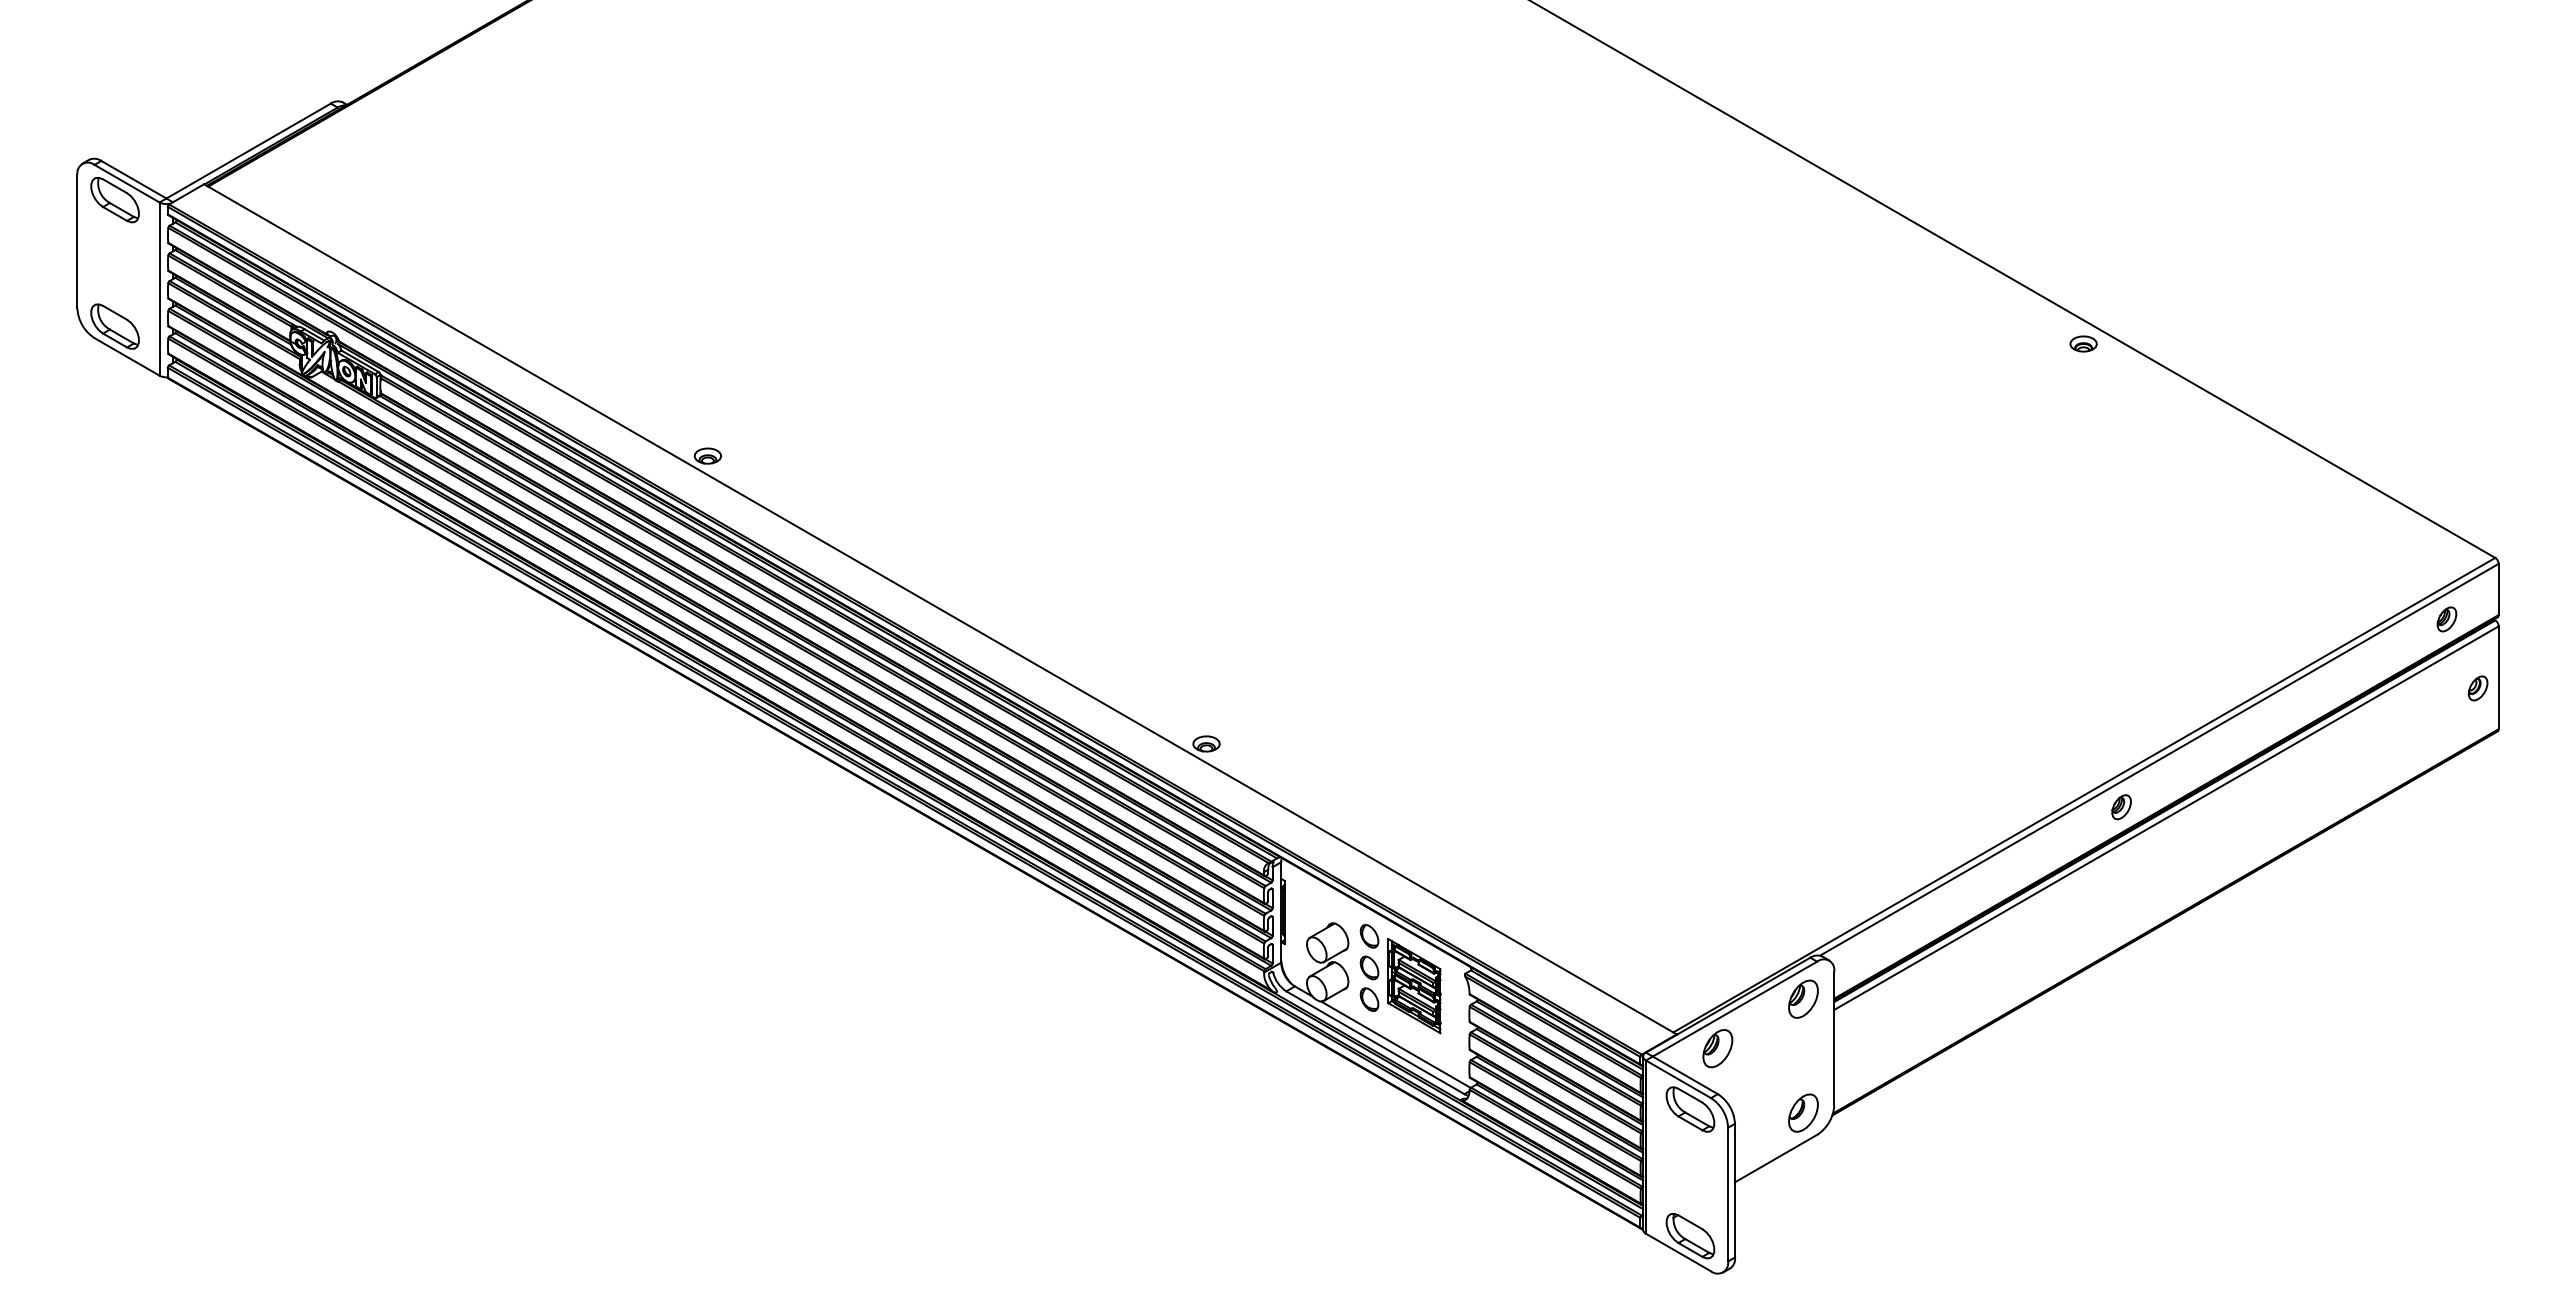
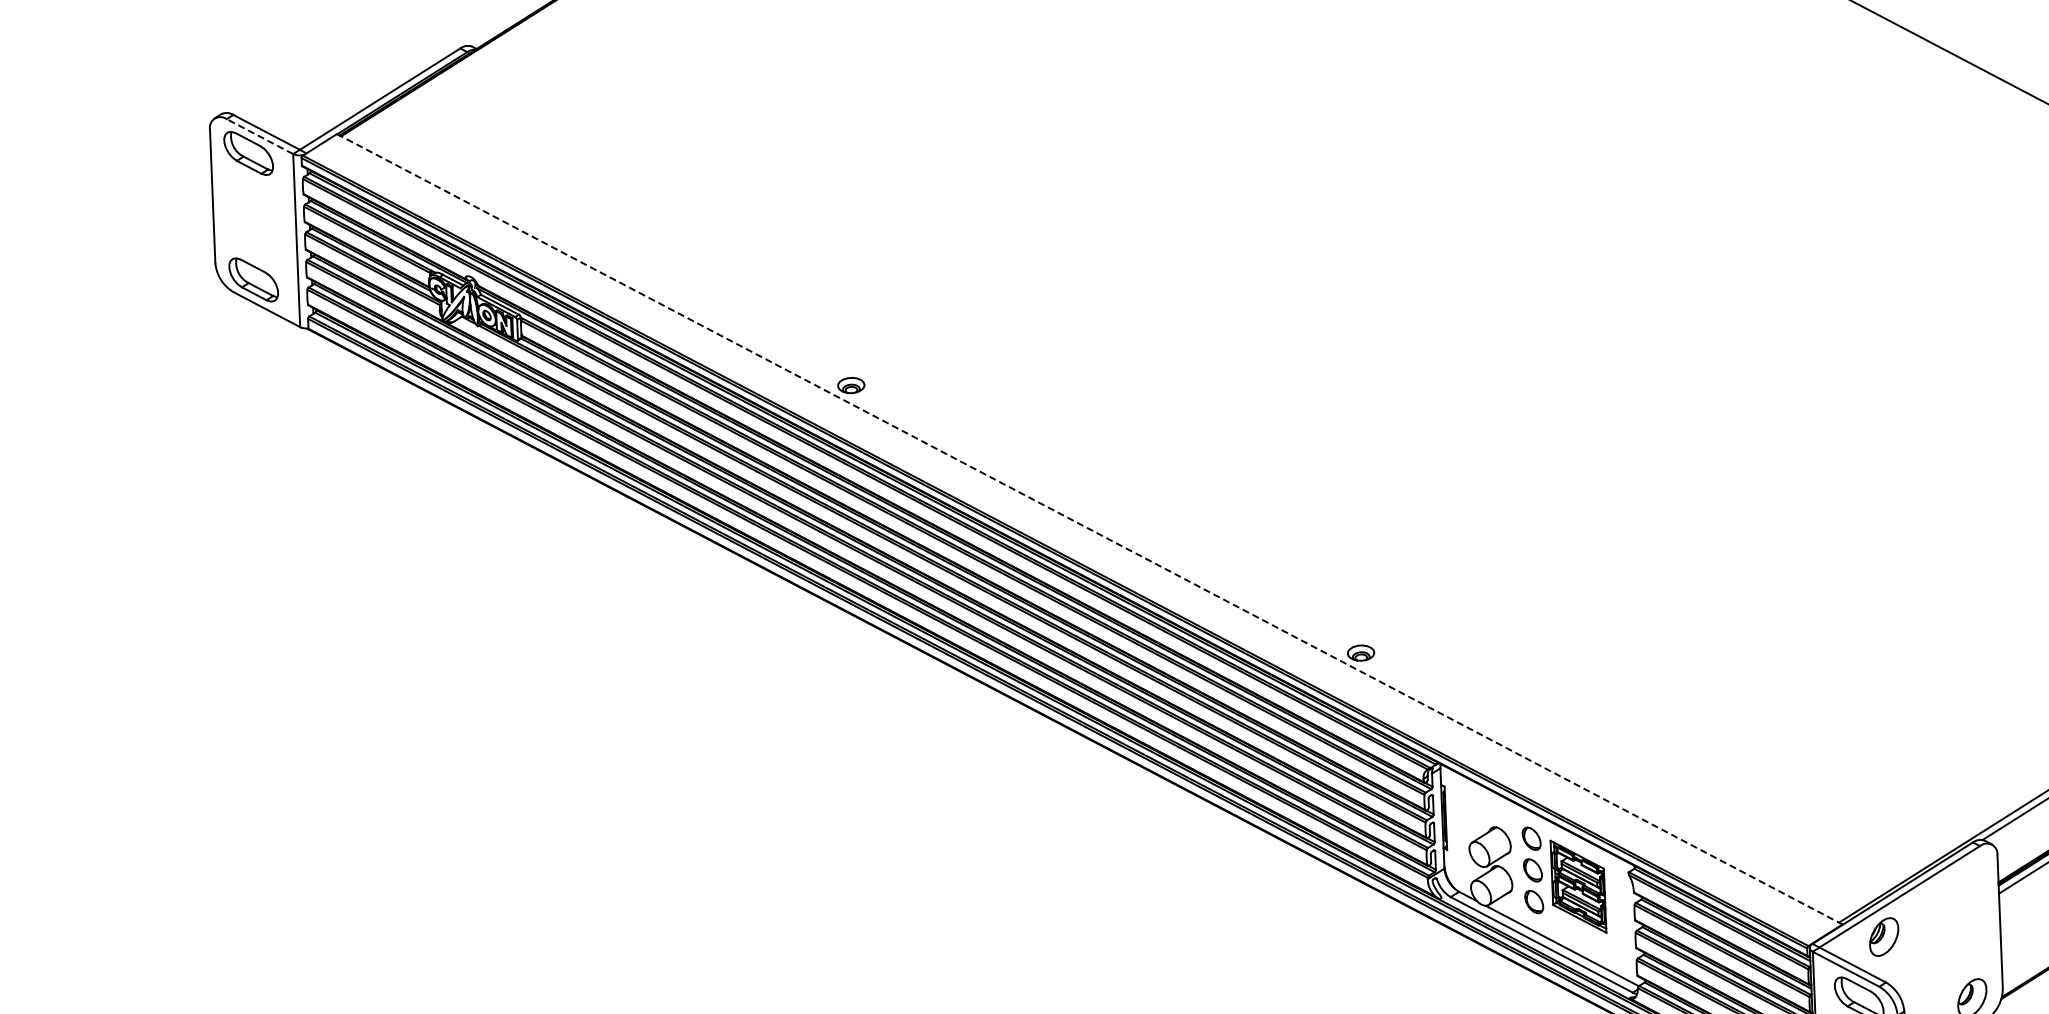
line: (127, 183) -> (260, 136), solid -> dashed
line: (940, 609) -> (1089, 529), solid -> dashed
part: (1803, 998) -> (1967, 883), removed

